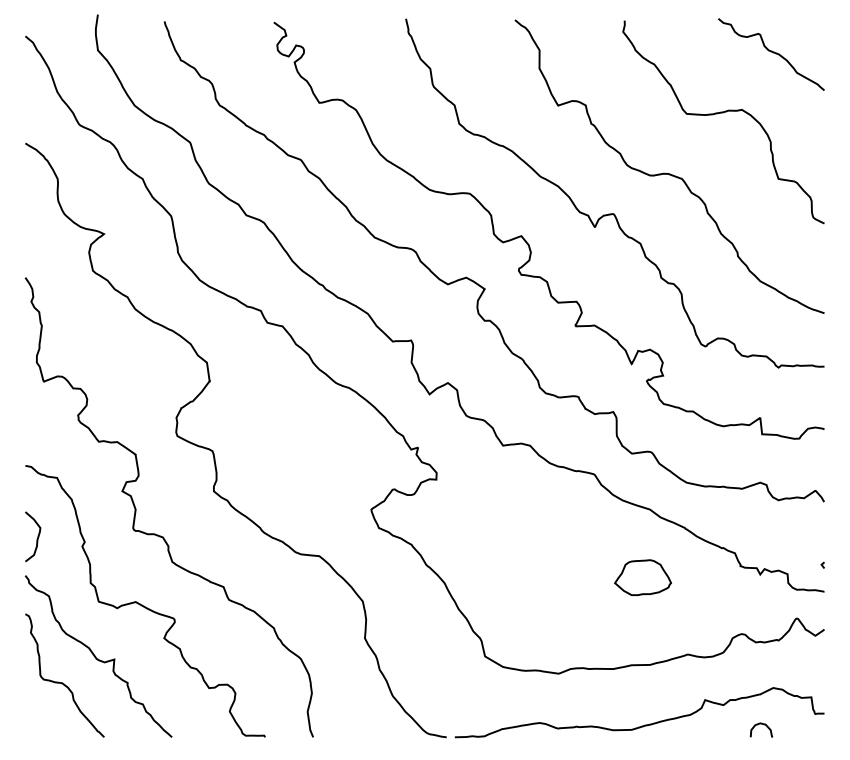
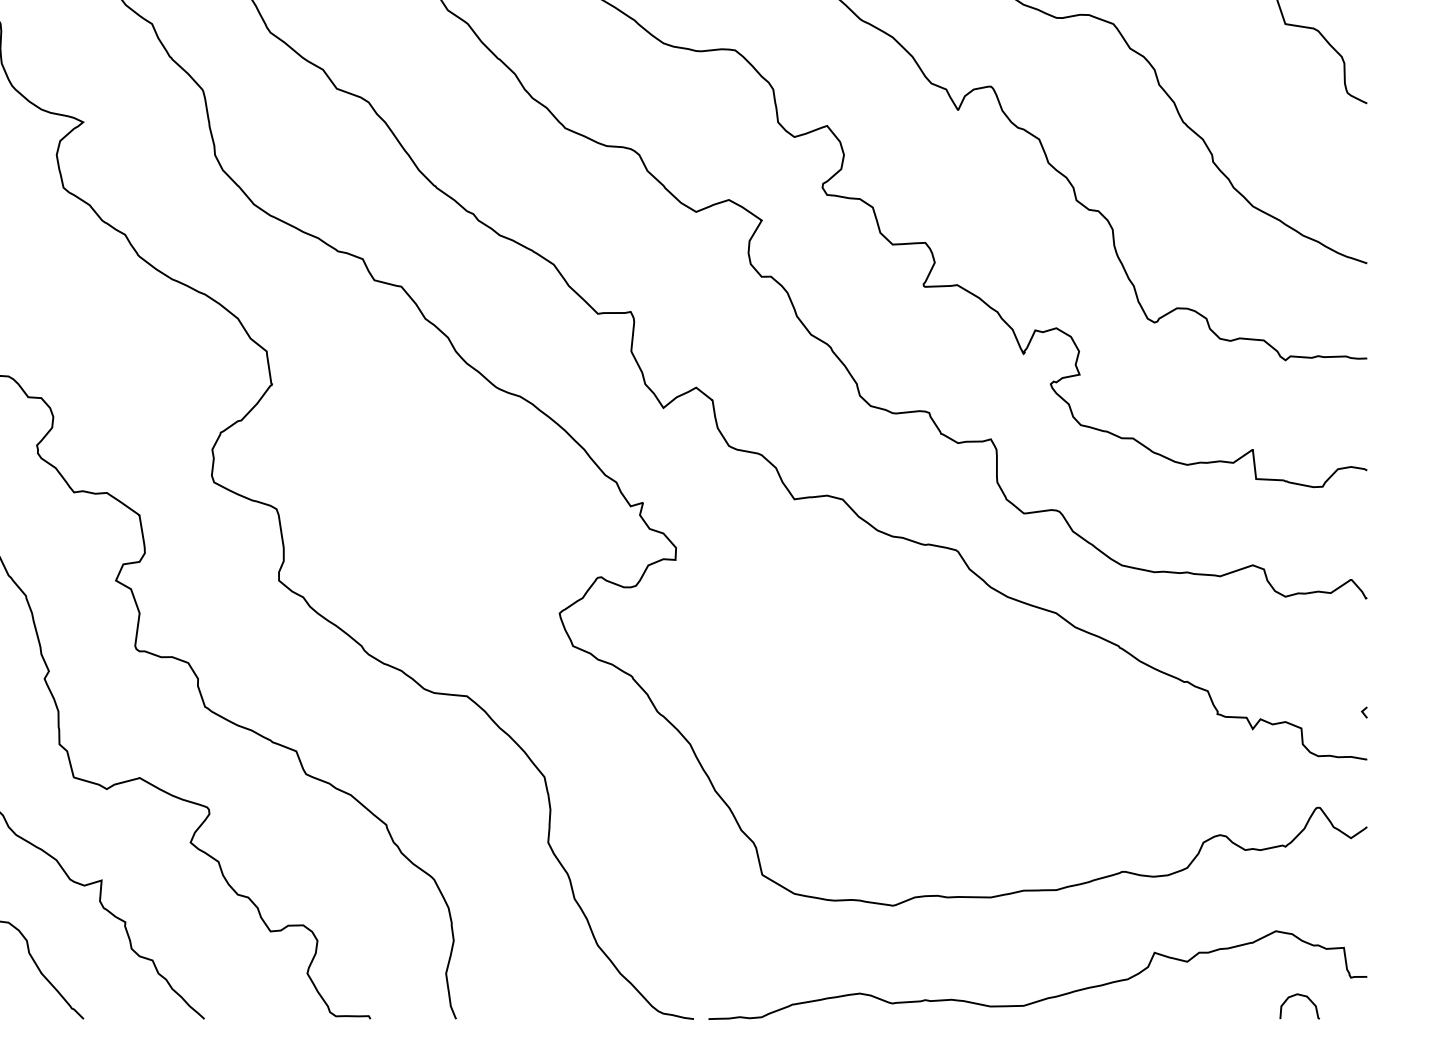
part: (642, 577) -> (1042, 734), removed
curve: (763, 725) -> (1303, 998), moved

